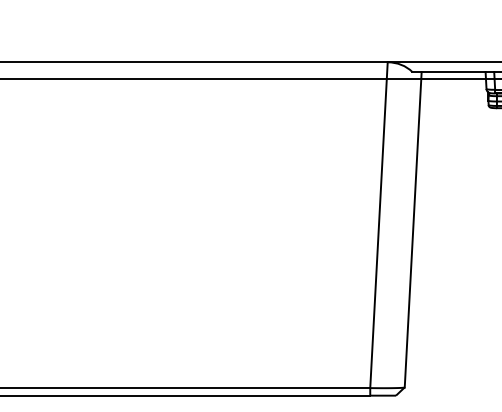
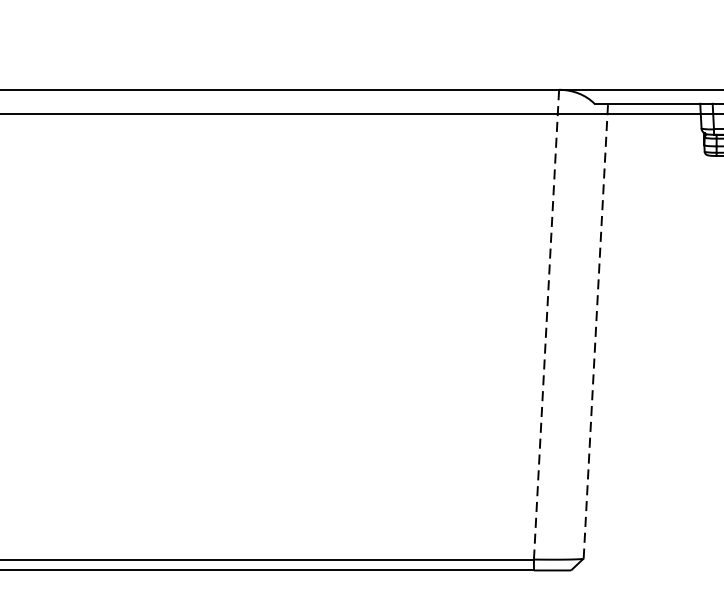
line: (379, 224) -> (547, 323), solid -> dashed
line: (413, 229) -> (596, 330), solid -> dashed

